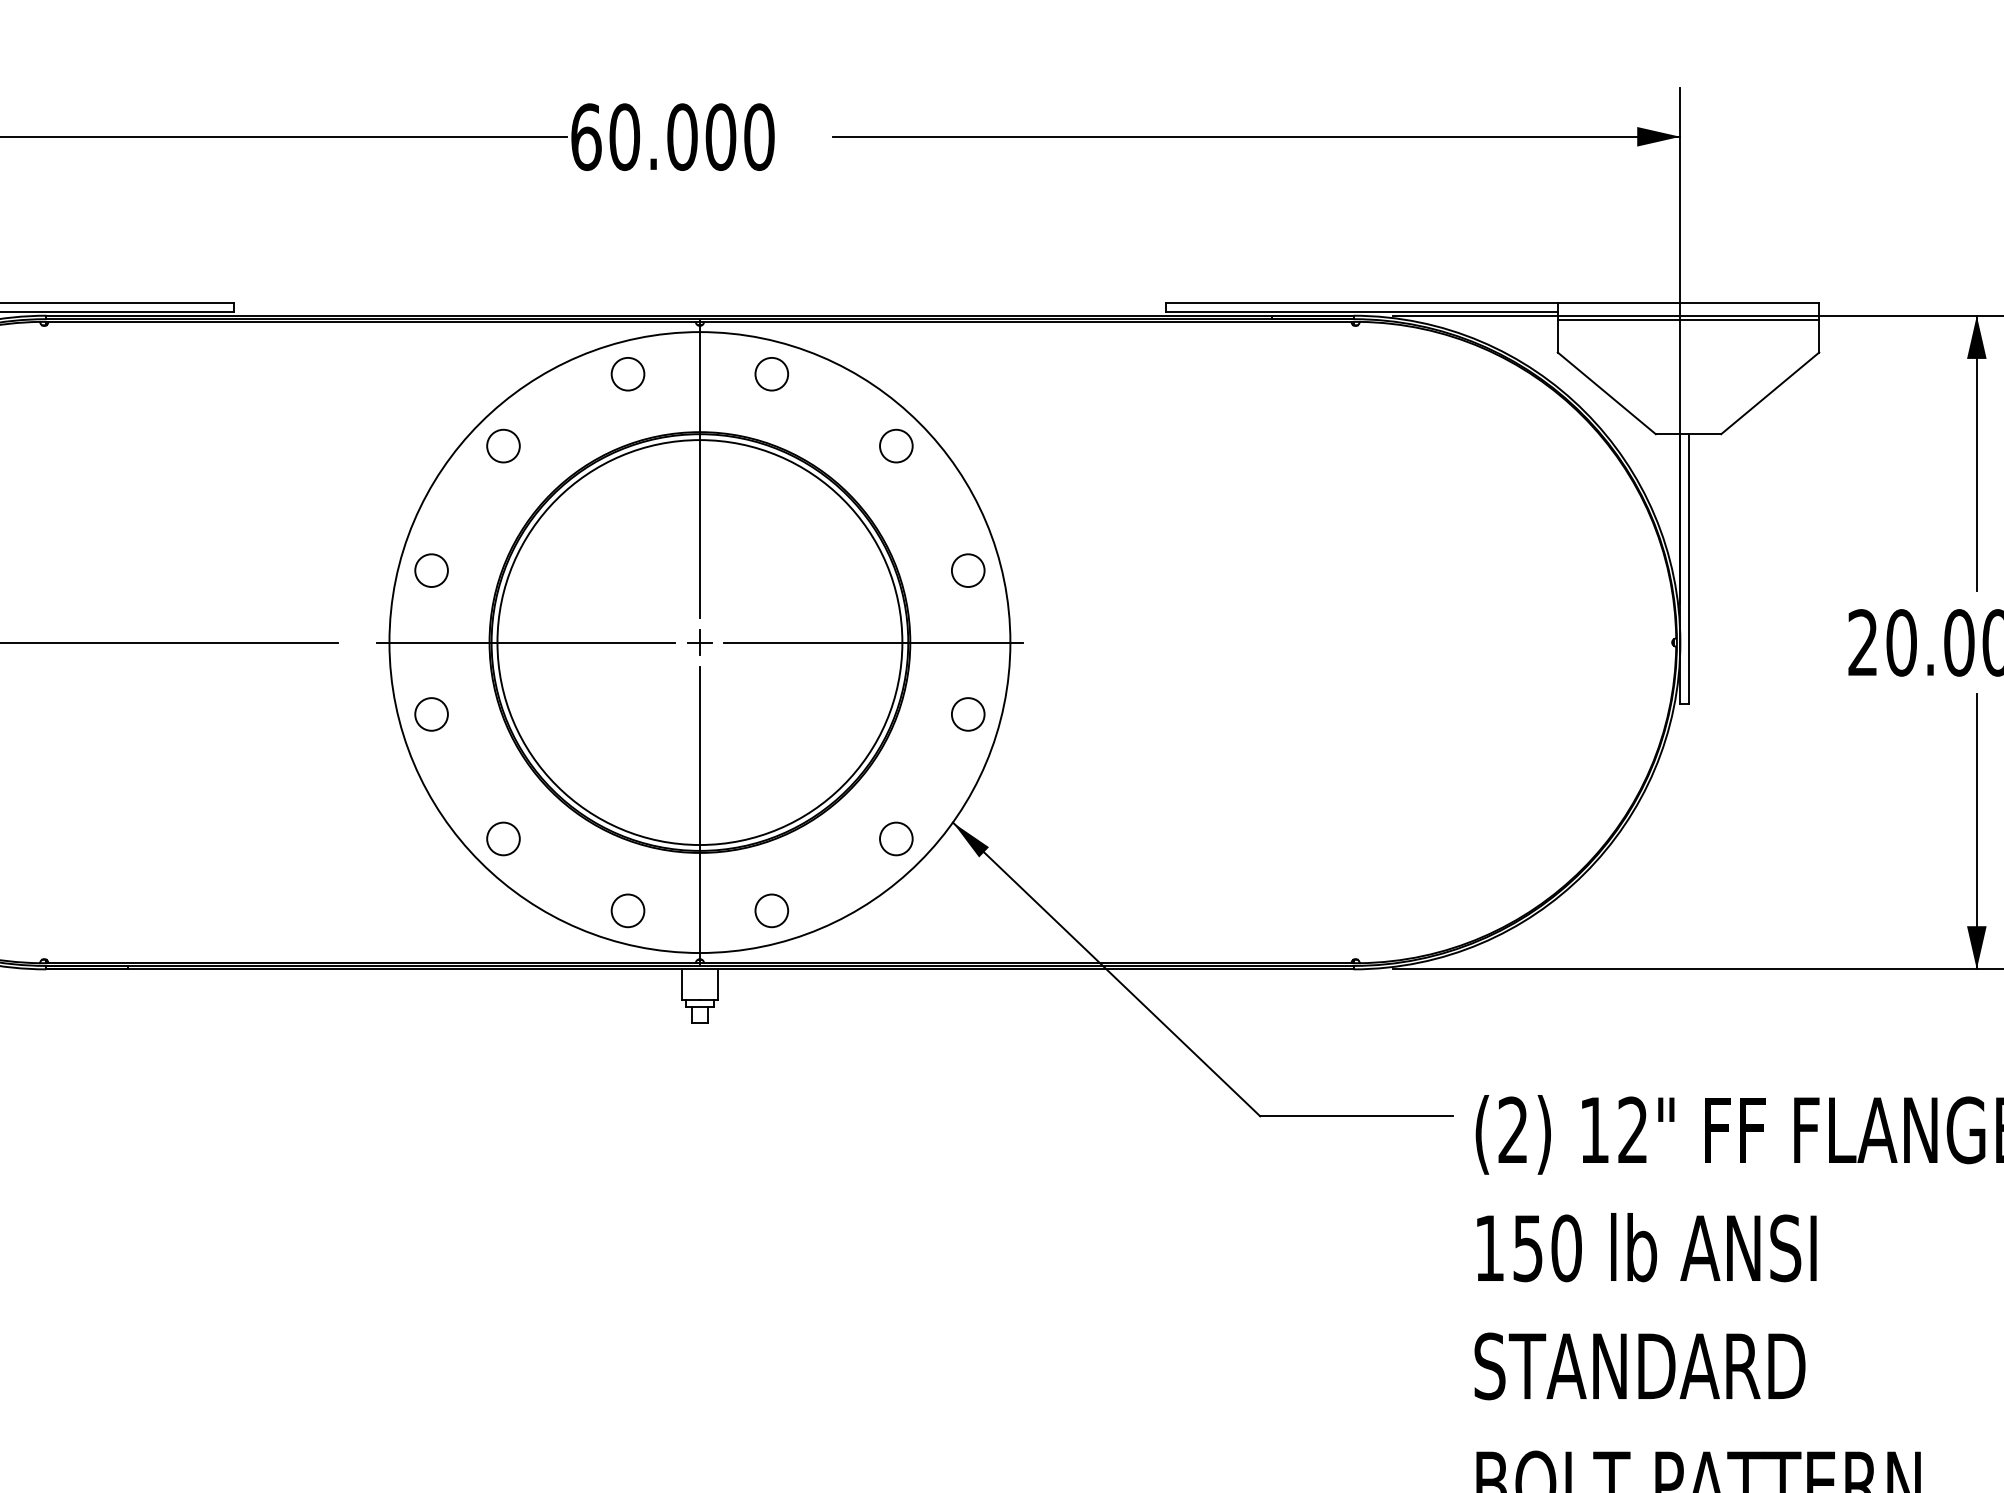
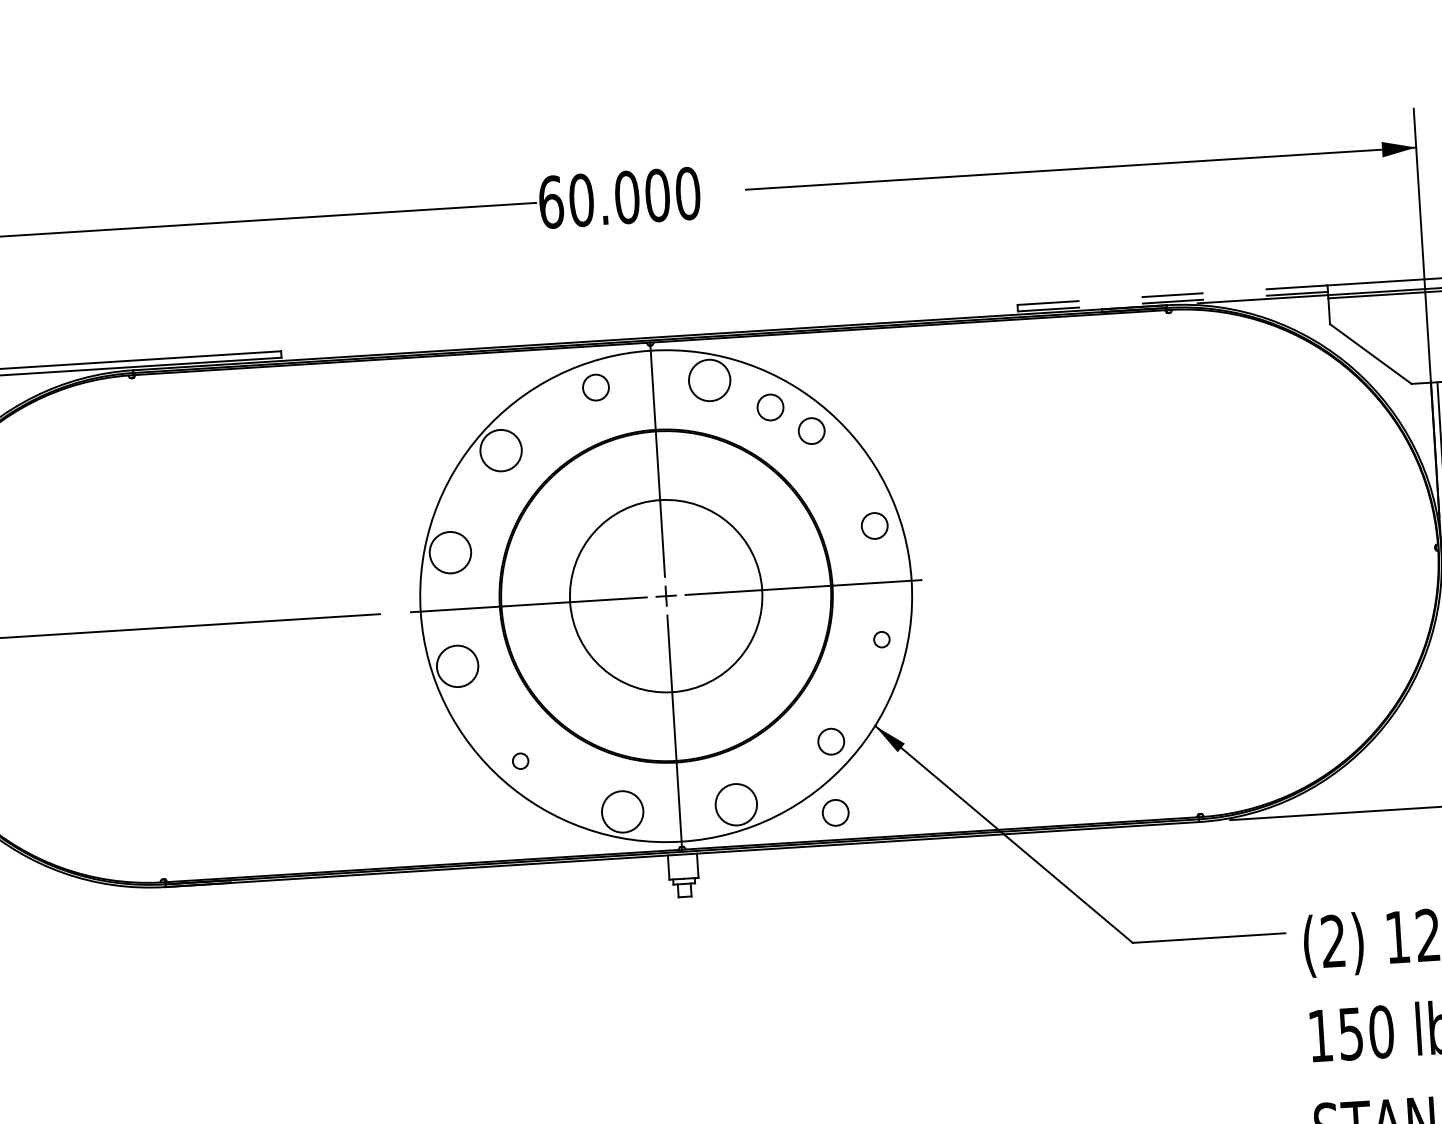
line: (1362, 303) -> (1173, 295), solid -> dashed
line: (1362, 311) -> (1173, 301), solid -> dashed
circle: (771, 373) -> (709, 379), size x1.6
circle: (846, 412) -> (770, 407), added
circle: (503, 445) -> (501, 450), size x1.6
circle: (431, 570) -> (450, 552), size x1.6
circle: (699, 642) -> (665, 596), size x0.6
circle: (431, 714) -> (457, 666), size x1.6
circle: (967, 714) -> (881, 639), size x0.6
circle: (503, 838) -> (520, 760), size x0.6
circle: (627, 910) -> (622, 811), size x1.6
circle: (771, 910) -> (736, 804), size x1.6
circle: (896, 928) -> (835, 812), added

